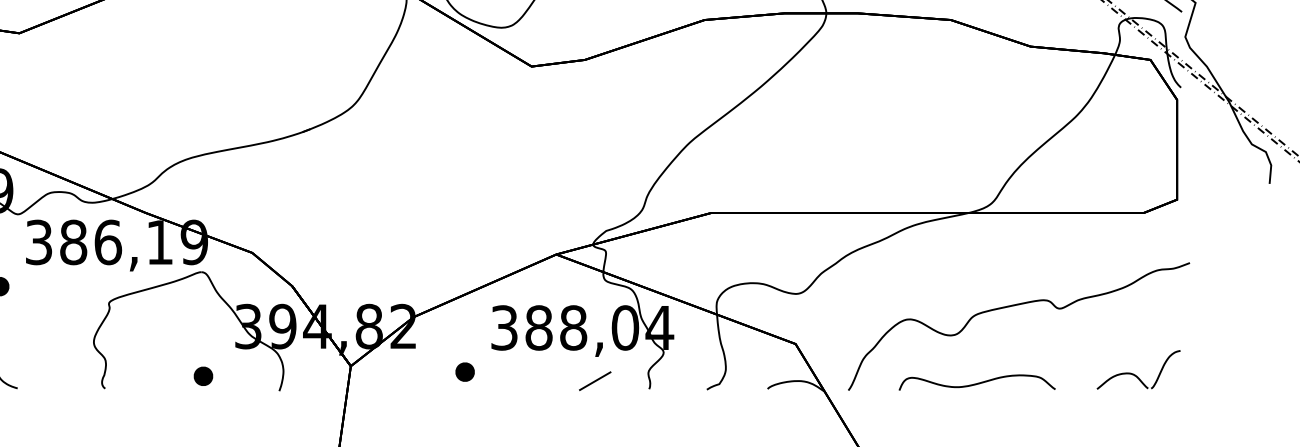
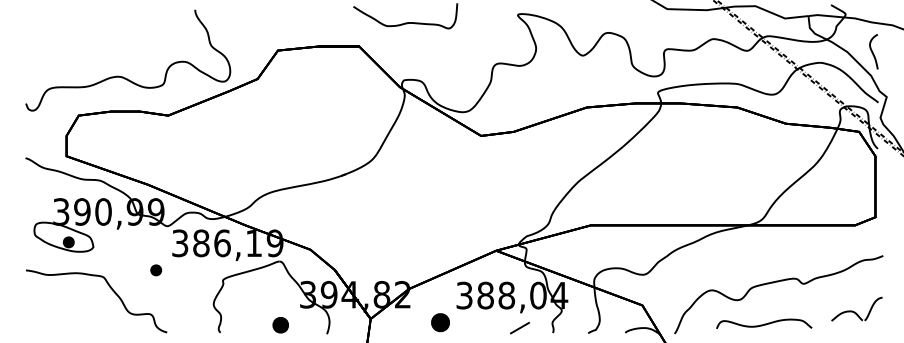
part: (1137, 368) -> (856, 308), moved
part: (465, 371) -> (440, 322), size x1.6
part: (203, 375) -> (280, 324), size x1.4
curve: (977, 381) -> (764, 323), moved

